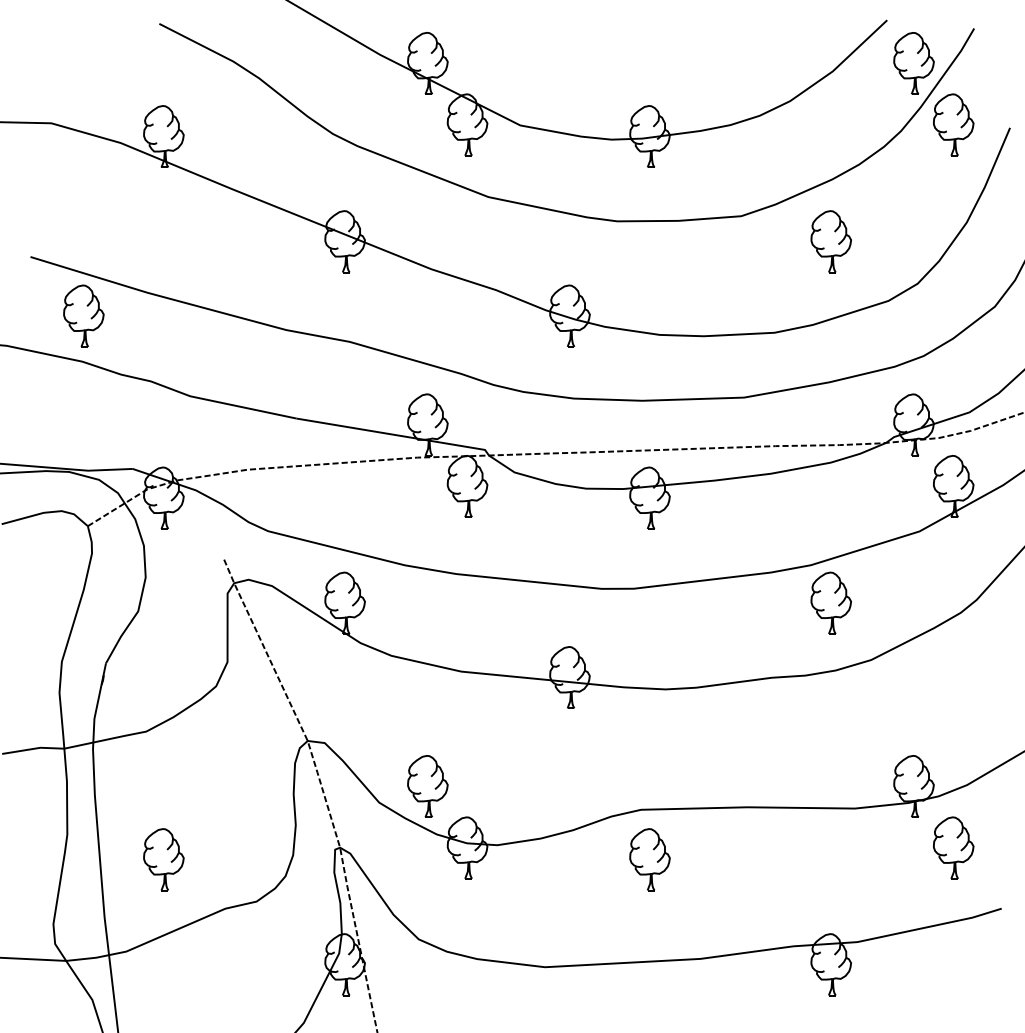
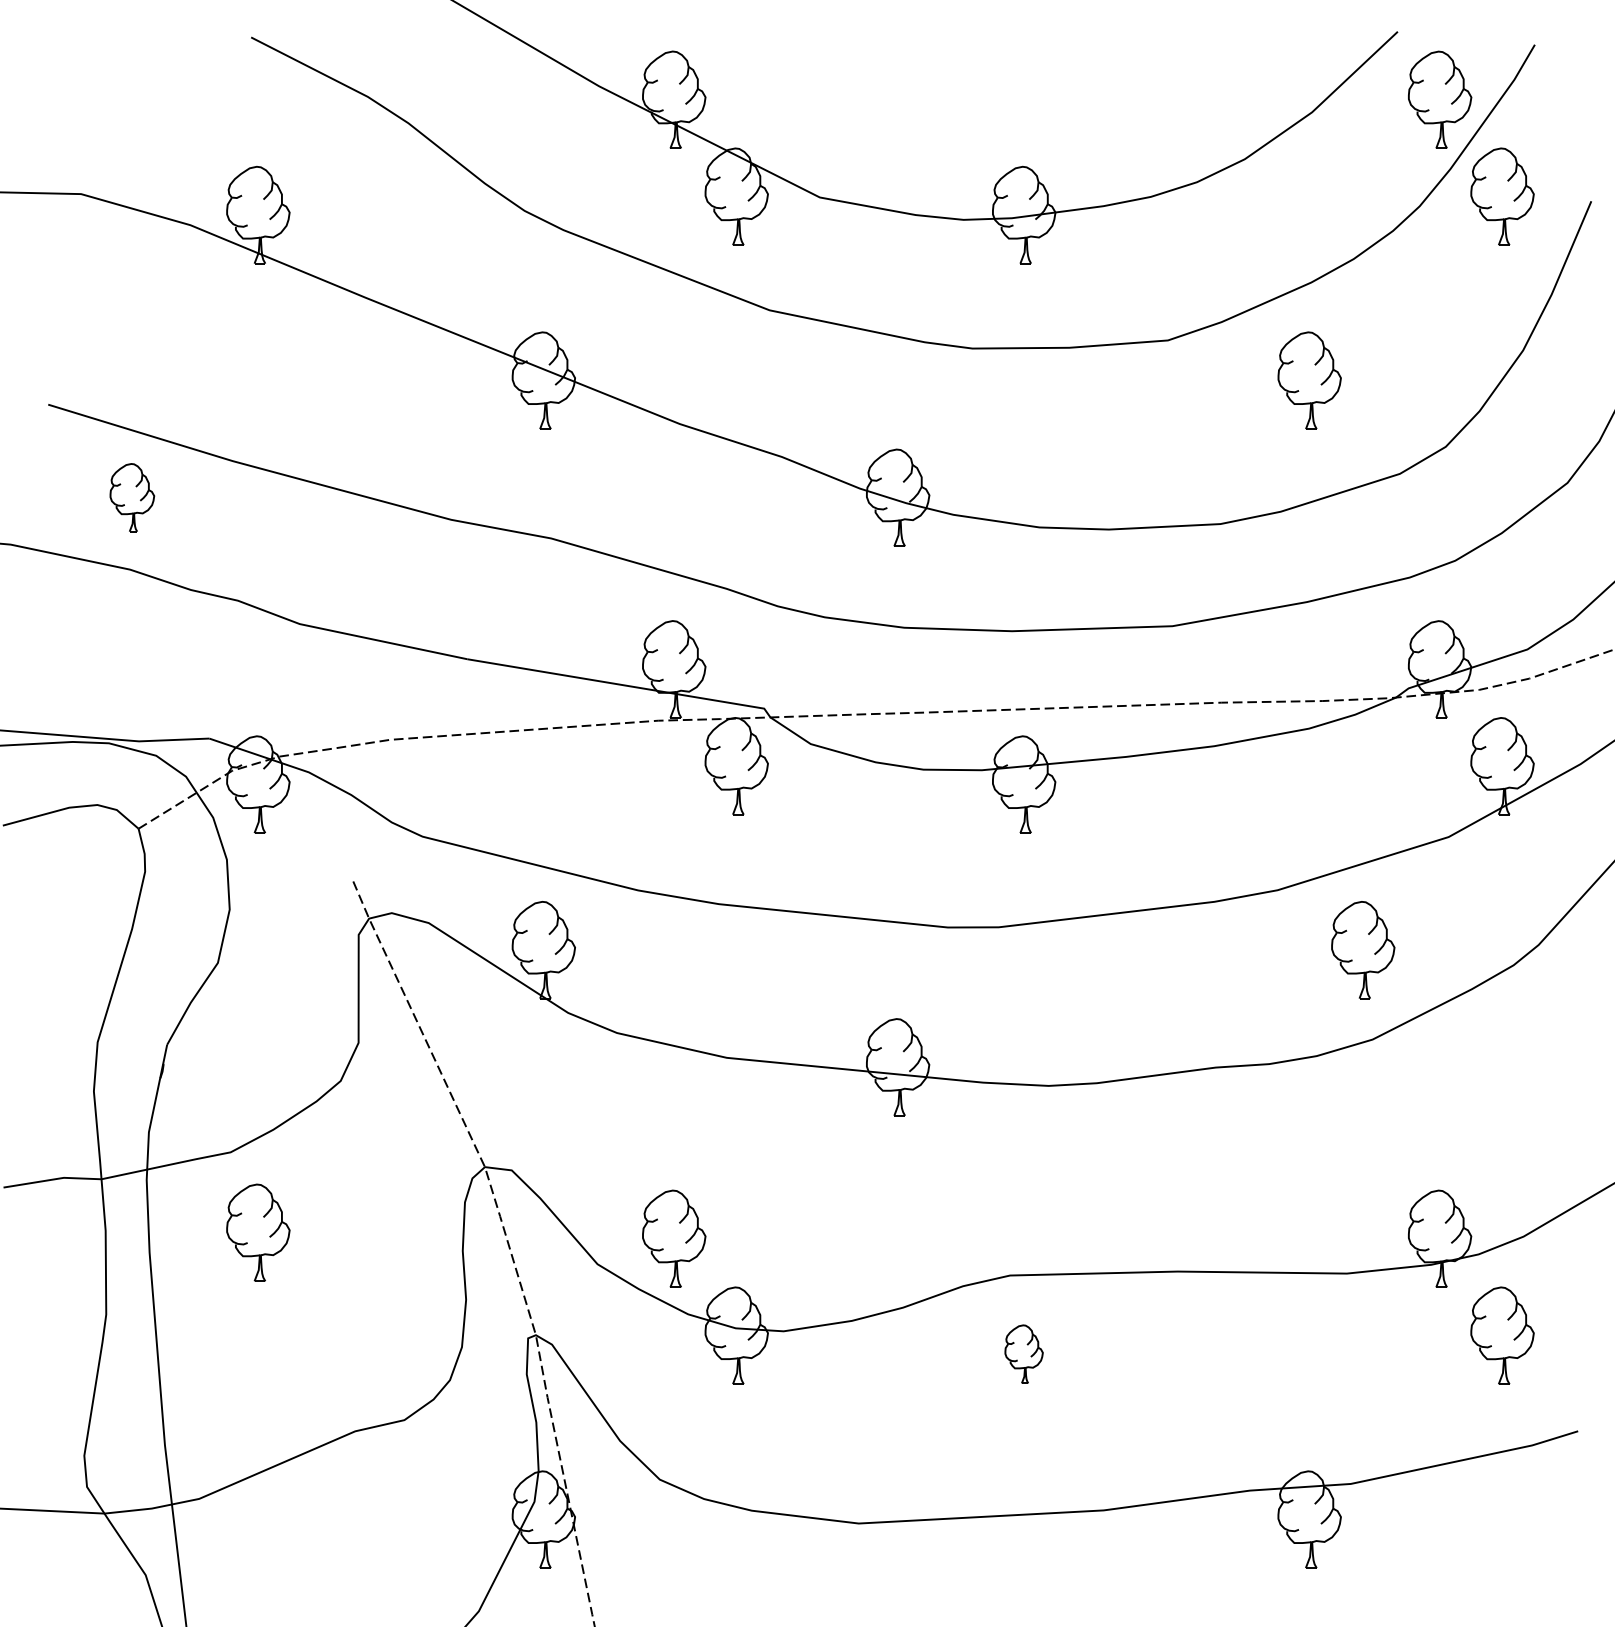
part: (83, 315) -> (131, 496), size x0.7
part: (830, 602) -> (1362, 948), moved
part: (163, 859) -> (257, 1232), moved
part: (649, 859) -> (1023, 1353), size x0.6

